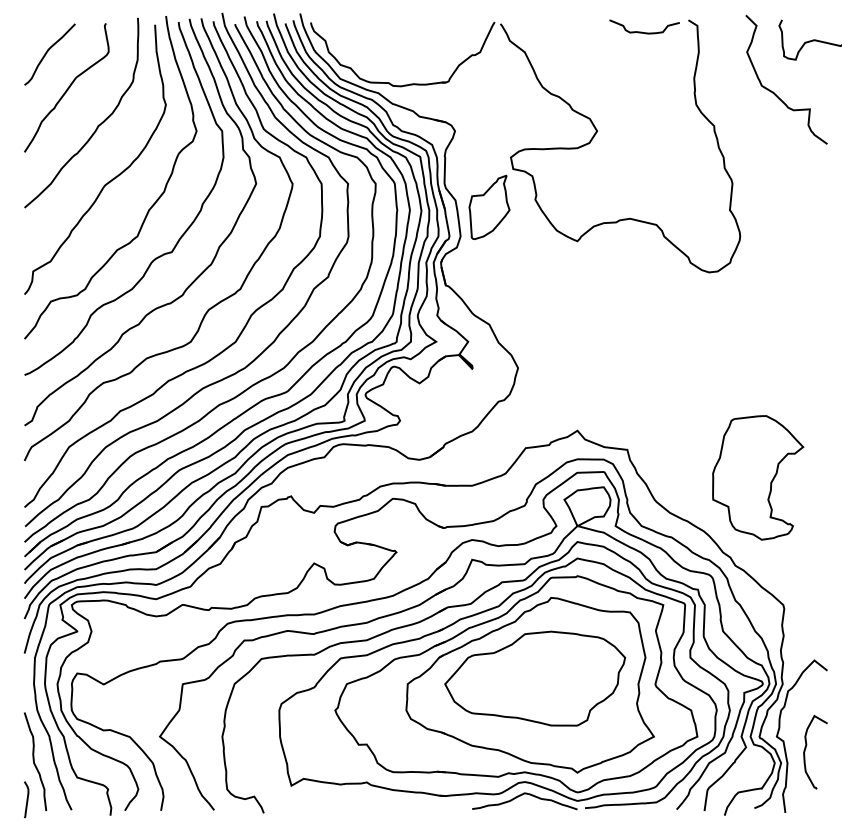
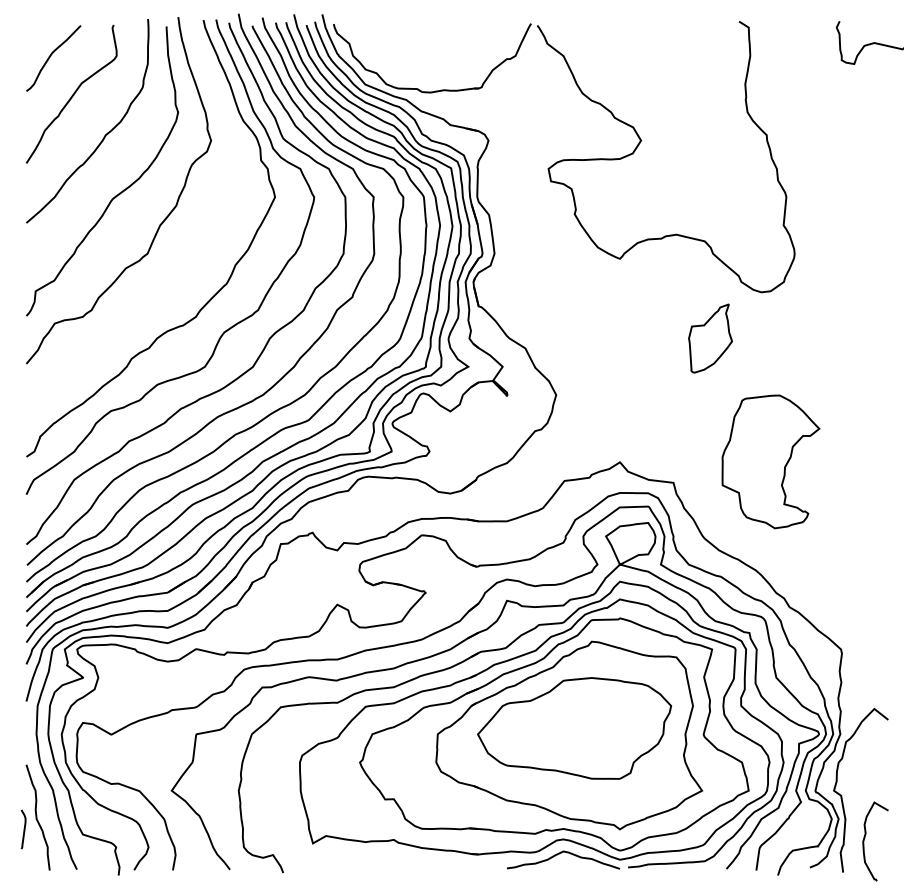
curve: (644, 32) -> (691, 34), removed
curve: (773, 91) -> (830, 98), removed
part: (489, 207) -> (710, 338), moved
curve: (155, 257) -> (167, 276), removed
part: (757, 477) -> (770, 461), moved
curve: (806, 749) -> (865, 838), moved
curve: (26, 799) -> (23, 829), moved

